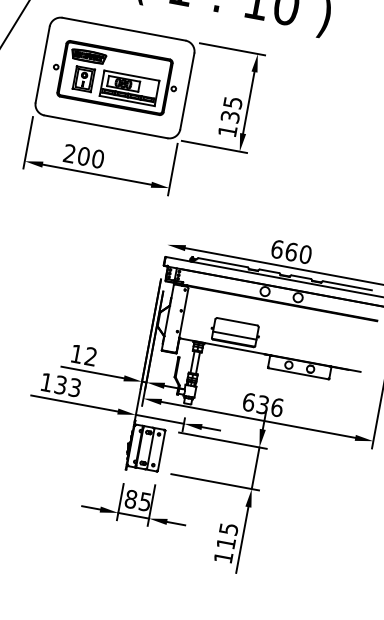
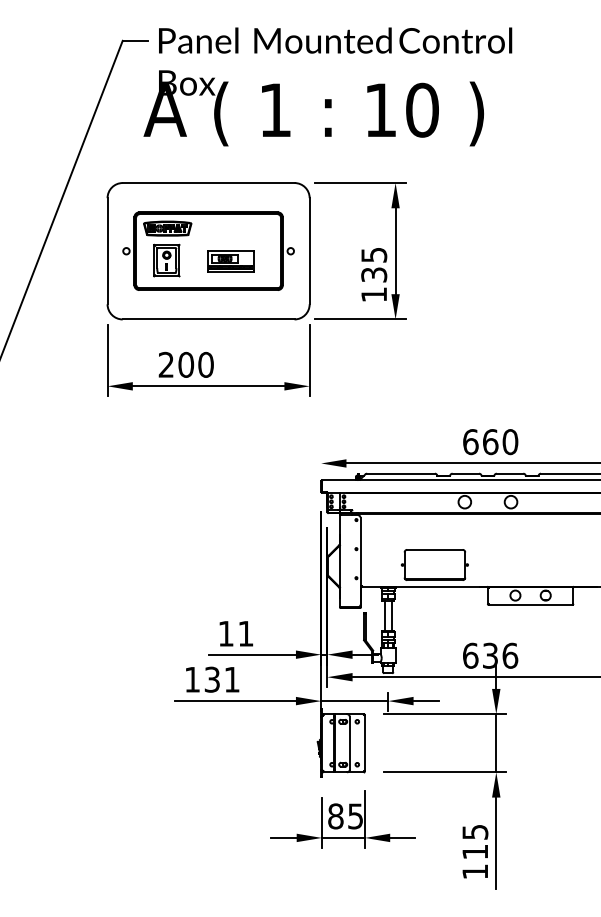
part: (129, 88) -> (230, 261), size x0.6
line: (234, 335) -> (434, 569), removed
text: (90, 356) -> (245, 633), 12 -> 11
text: (74, 387) -> (231, 679), 133 -> 131

